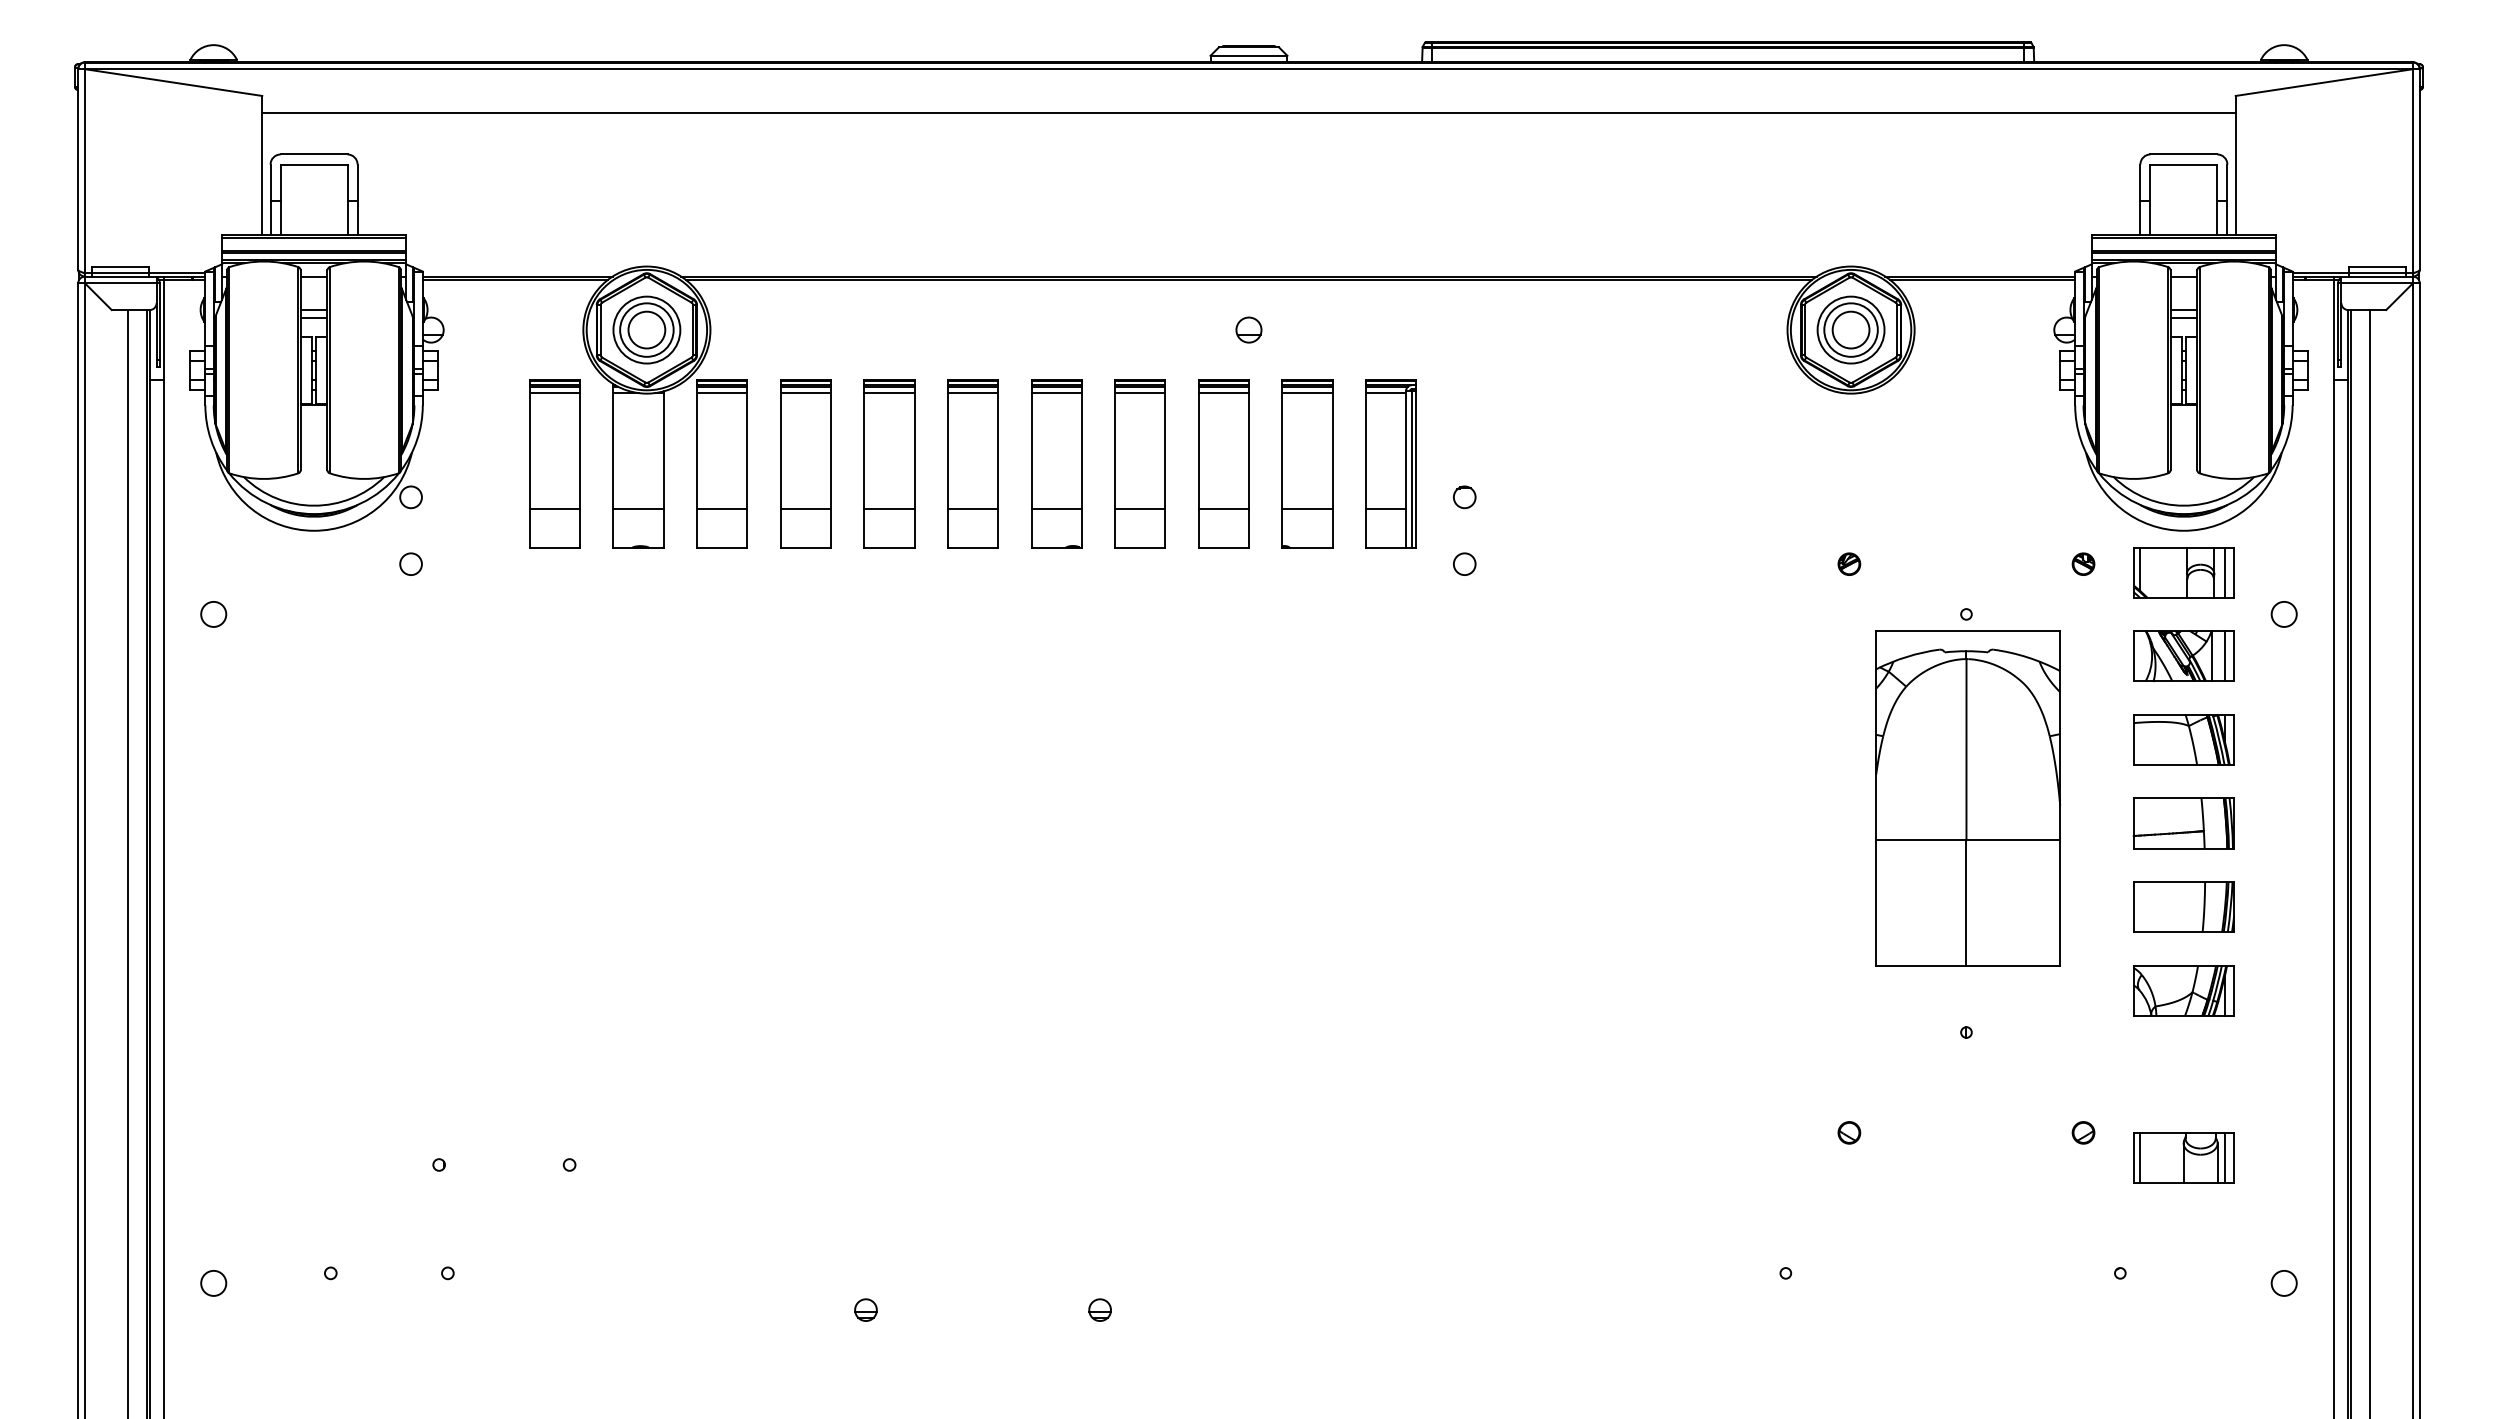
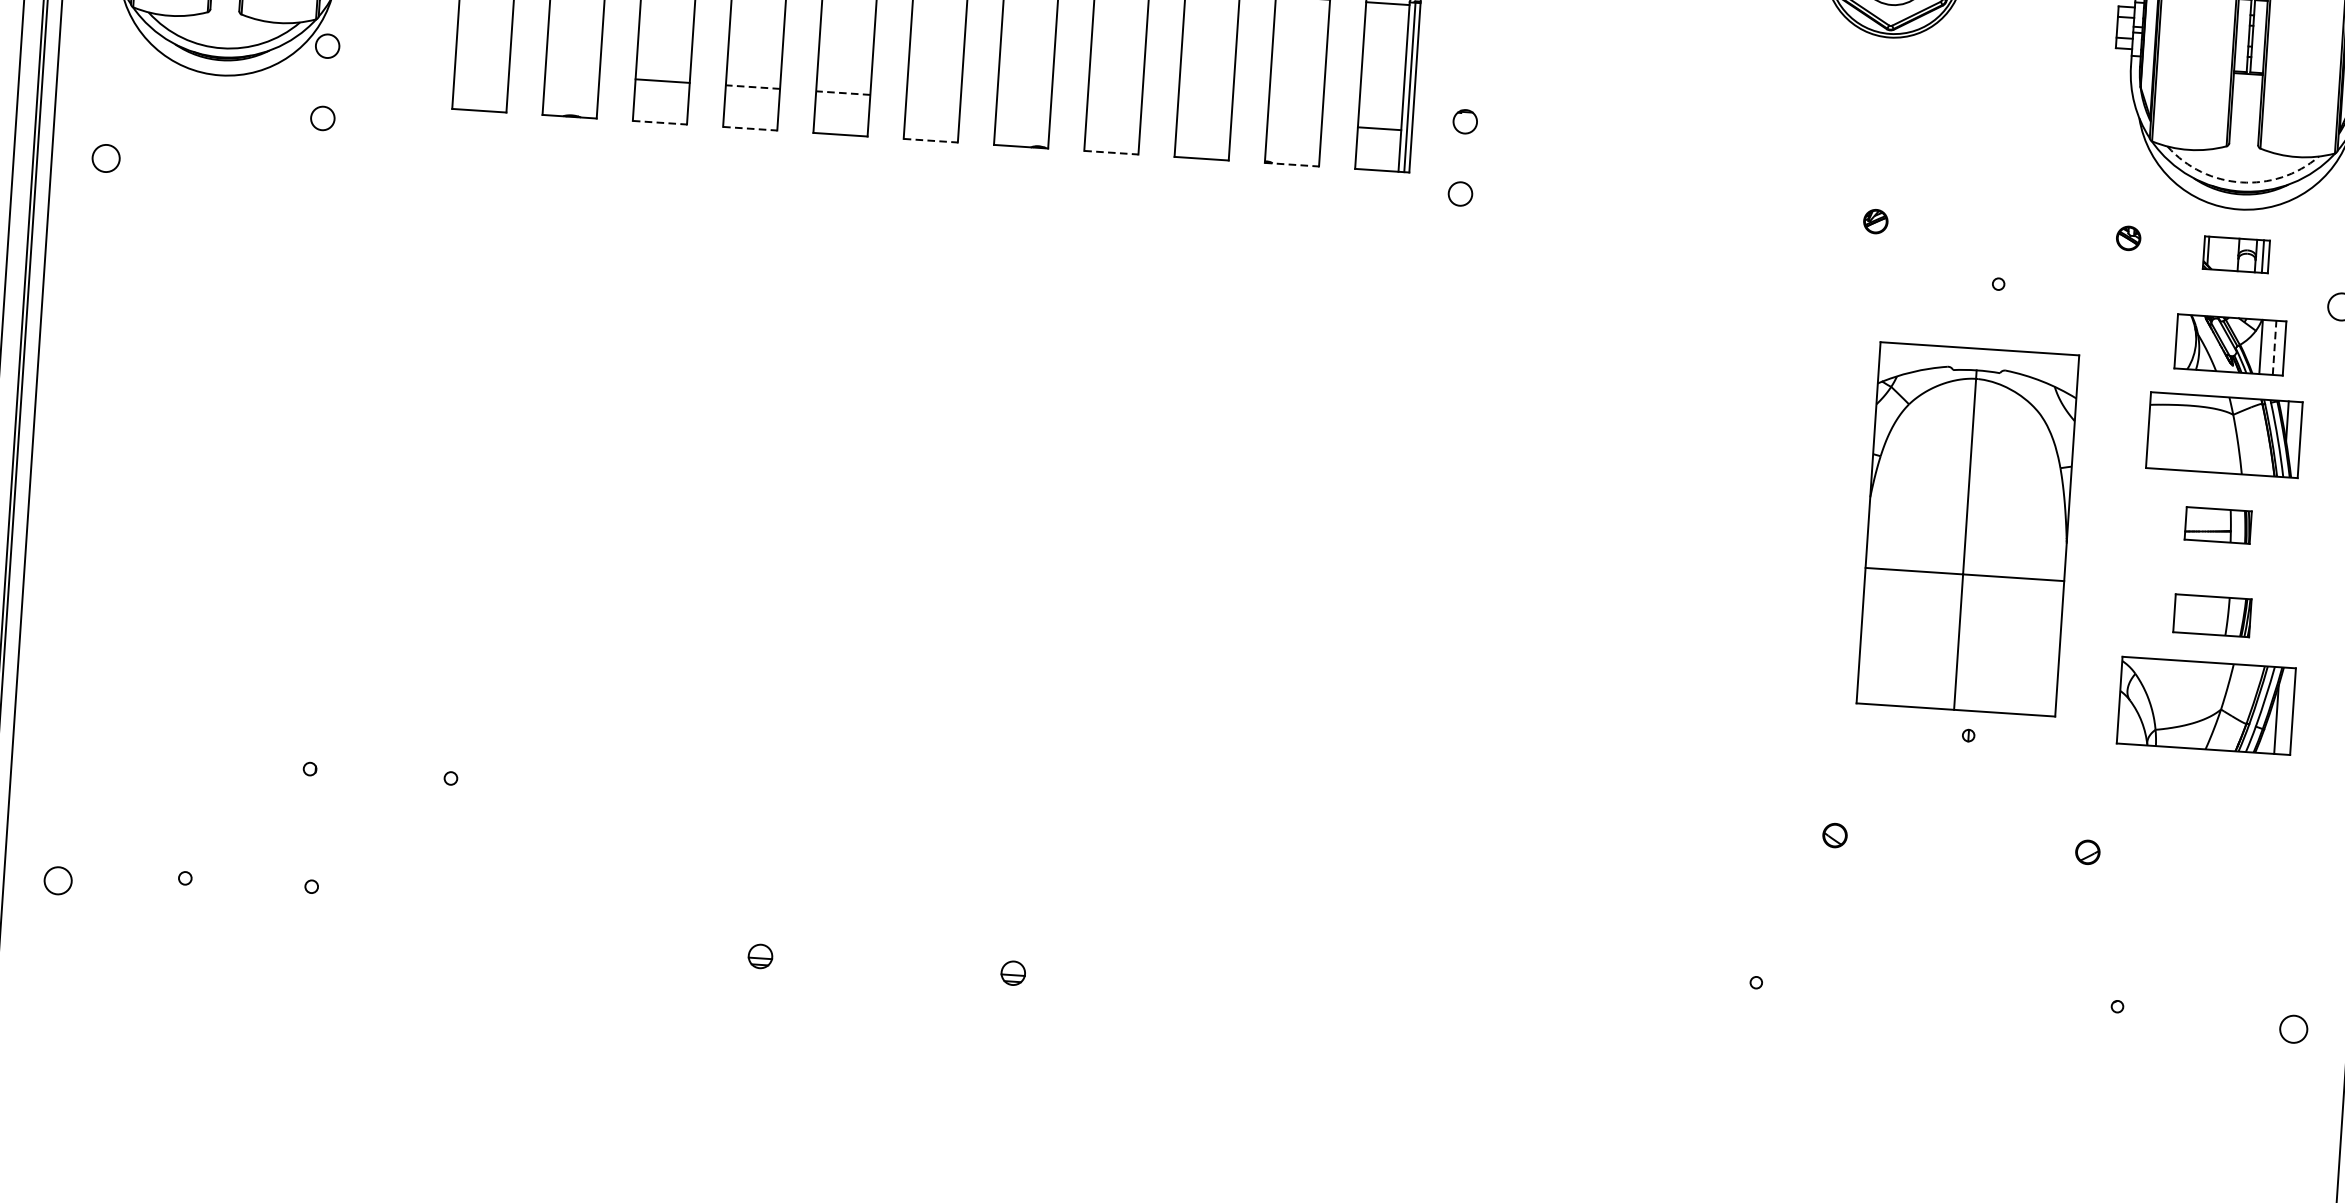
arc: (2183, 505) -> (2240, 182), solid -> dashed
line: (554, 508) -> (481, 68), removed
line: (638, 508) -> (572, 74), removed
line: (805, 508) -> (752, 86), solid -> dashed
line: (888, 508) -> (842, 92), solid -> dashed
line: (972, 508) -> (933, 98), removed
line: (1056, 508) -> (1023, 104), removed
line: (1140, 508) -> (1114, 110), removed
line: (1223, 508) -> (1204, 116), removed
line: (1307, 508) -> (1294, 122), removed
line: (722, 547) -> (660, 122), solid -> dashed
line: (806, 547) -> (750, 128), solid -> dashed
line: (973, 547) -> (931, 140), solid -> dashed
line: (1140, 547) -> (1111, 152), solid -> dashed
line: (1308, 547) -> (1293, 164), solid -> dashed
part: (2183, 572) -> (2235, 254), size x0.6
line: (2224, 655) -> (2274, 347), solid -> dashed
part: (2183, 739) -> (2223, 434), size x1.4
part: (1967, 798) -> (1967, 529), moved
part: (2183, 823) -> (2217, 525), size x0.6
part: (2183, 906) -> (2212, 615), size x0.7
part: (2183, 990) -> (2205, 705), size x1.6
part: (2183, 1157) -> (2194, 886), removed

